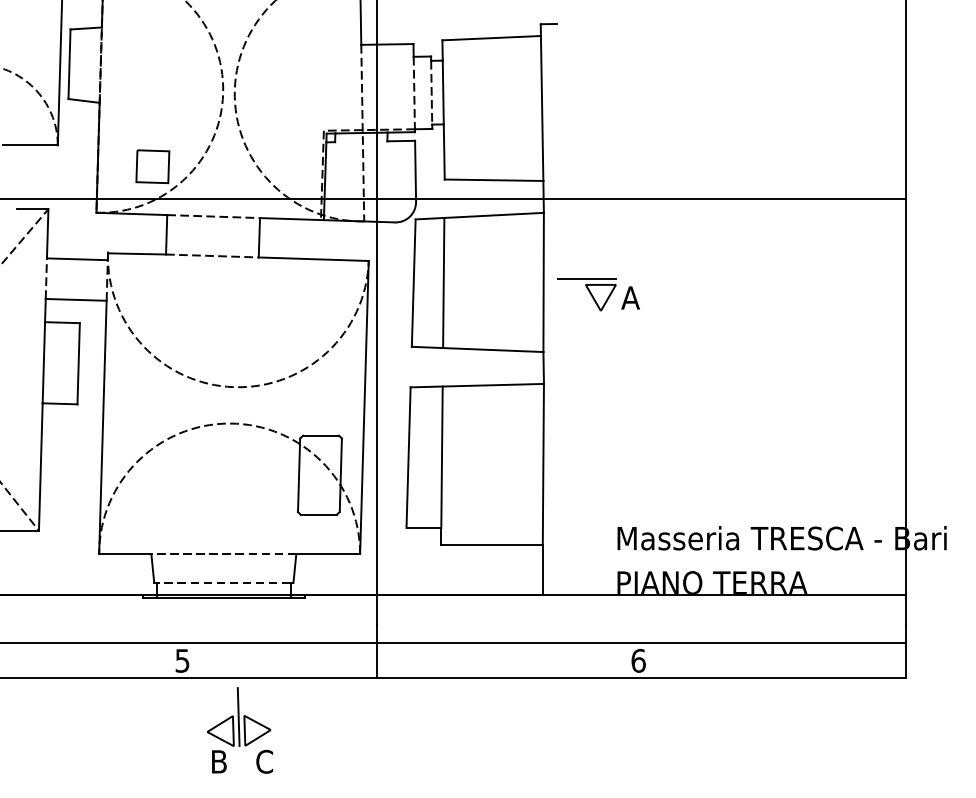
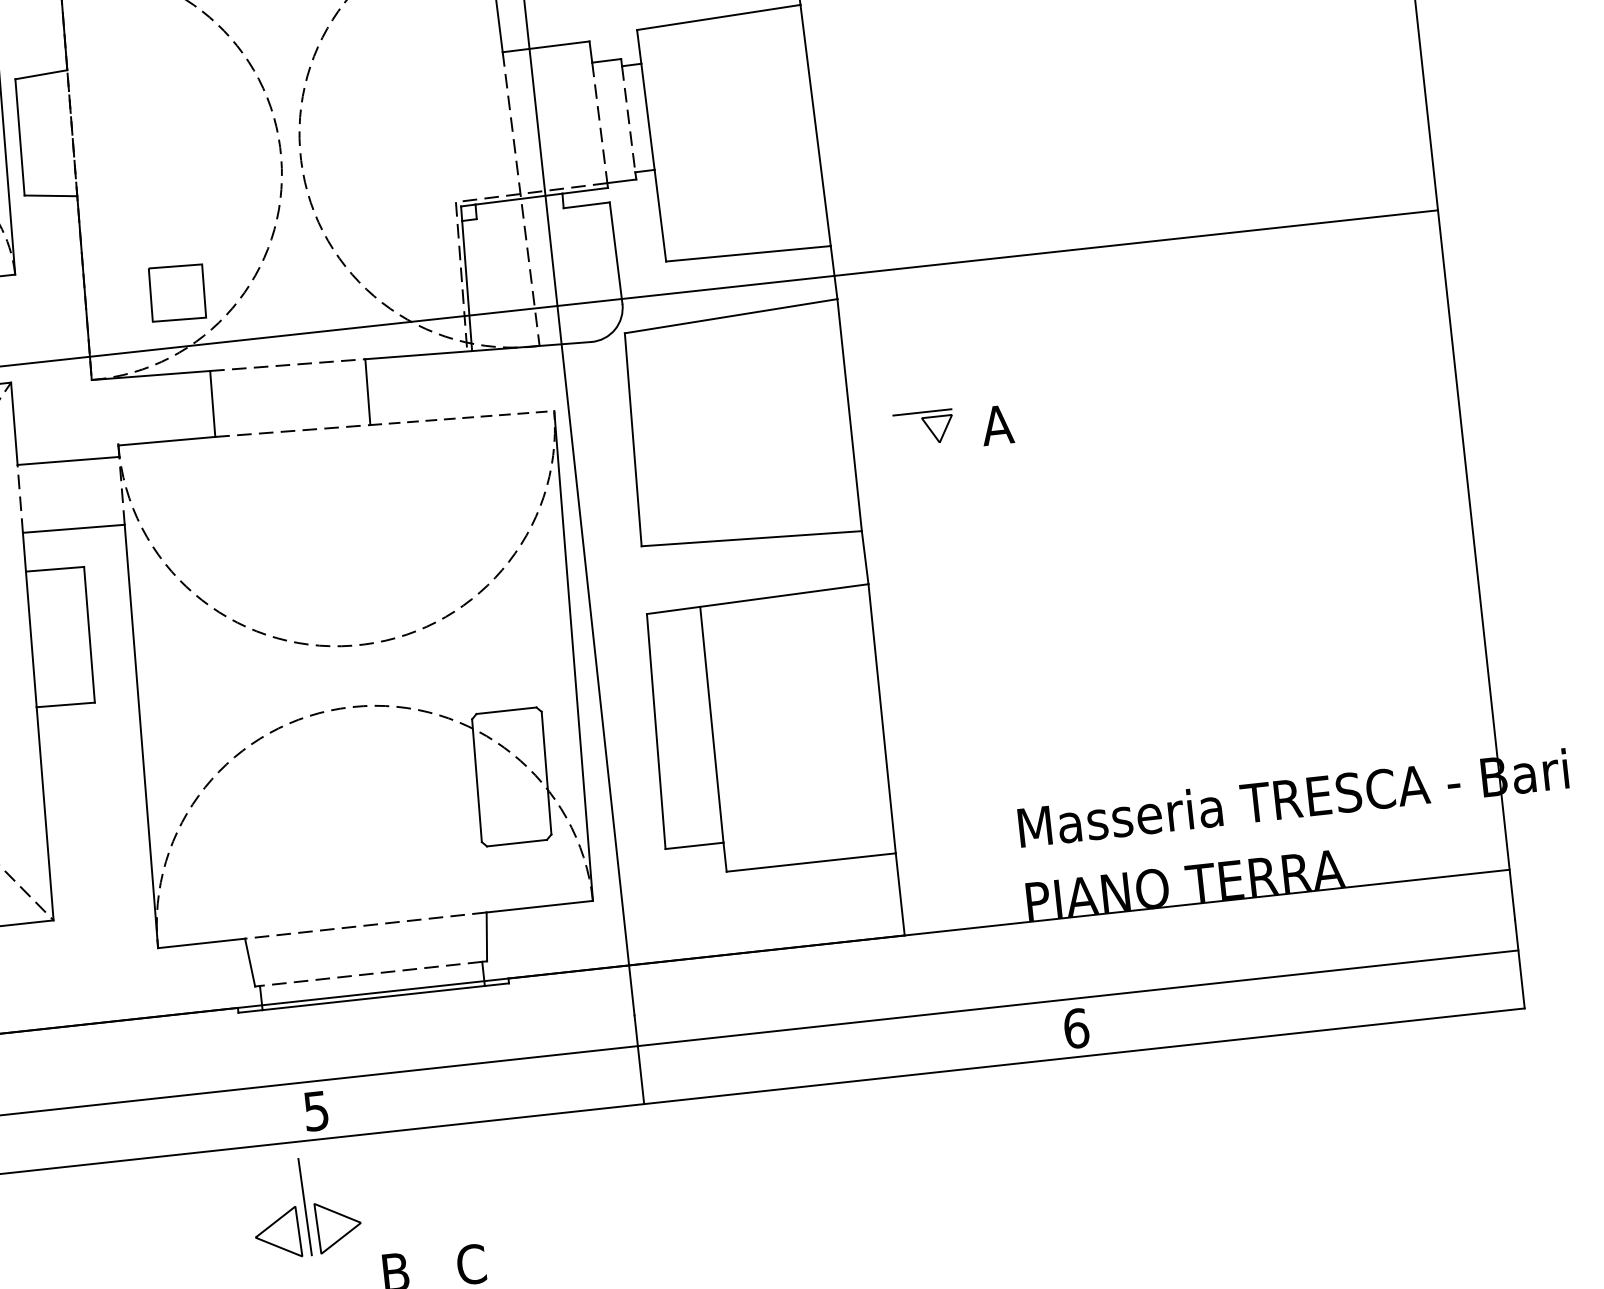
line: (314, 259) -> (463, 418), solid -> dashed
line: (443, 282) -> (682, 433), removed
part: (586, 294) -> (923, 427), size x0.6
part: (239, 716) -> (306, 1205), moved

